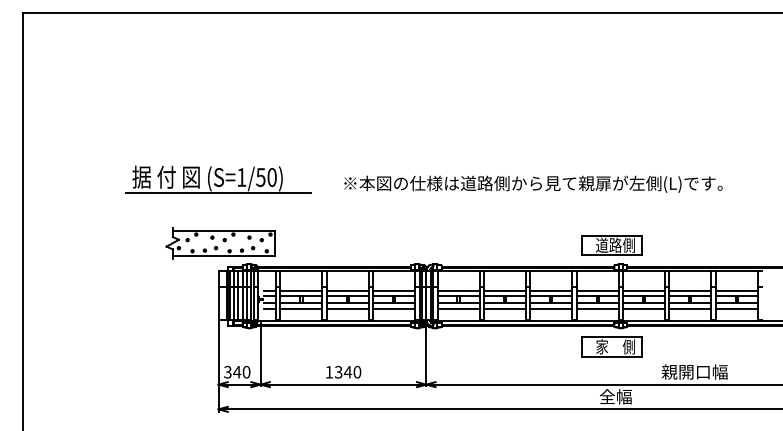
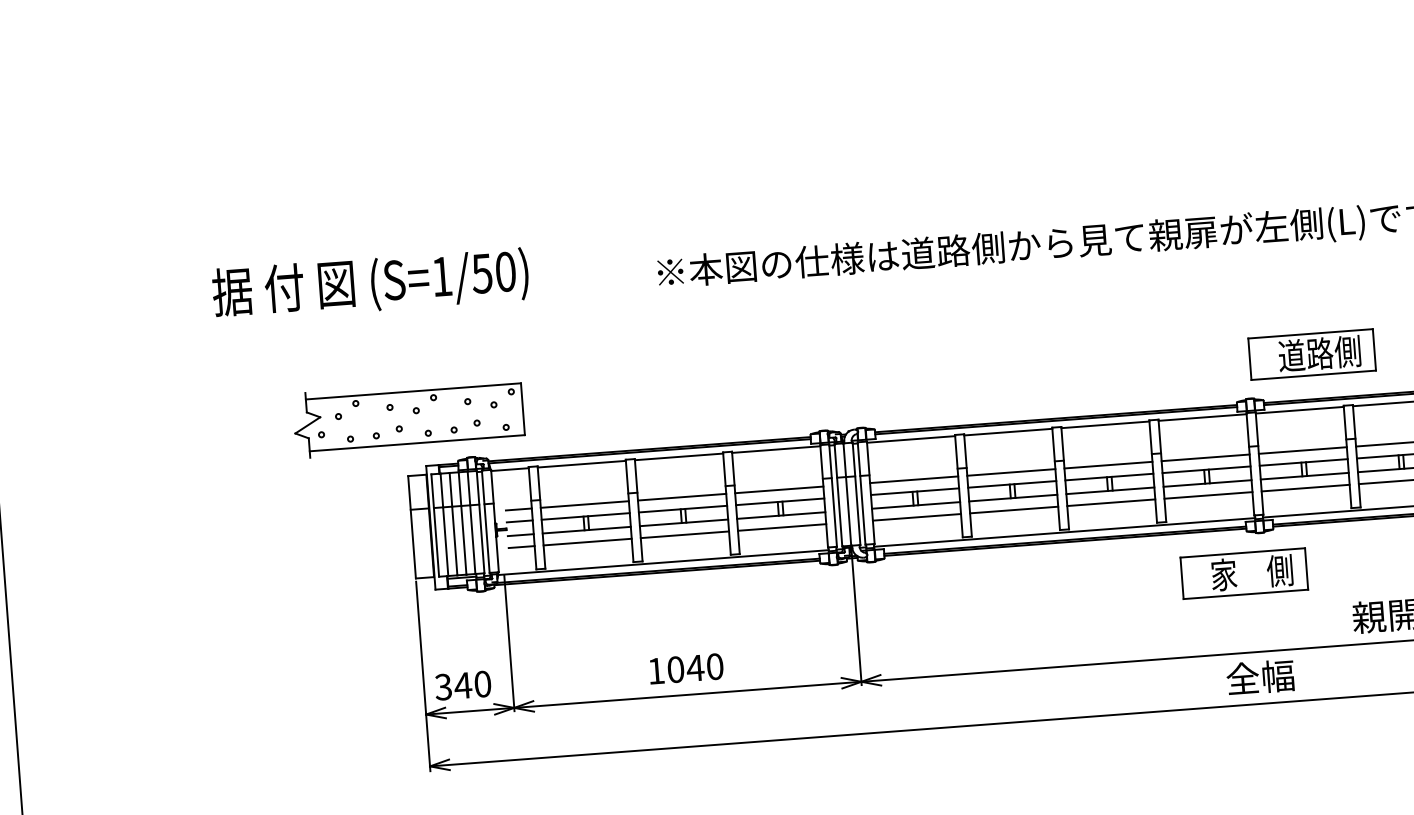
line: (218, 192) -> (395, 311), removed
part: (611, 245) -> (1311, 354), moved
text: (338, 372) -> (675, 670), 1340 -> 1040

